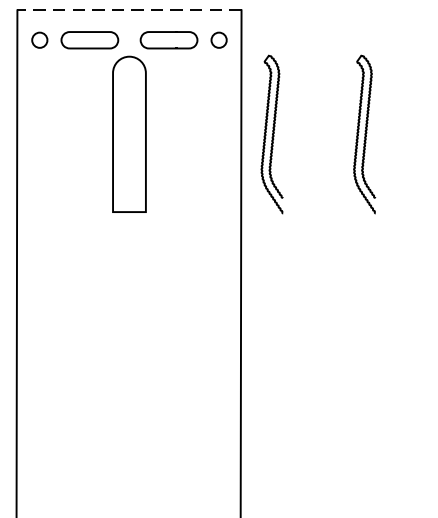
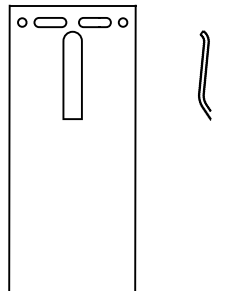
line: (129, 9) -> (72, 5), dashed -> solid
curve: (271, 134) -> (152, 75), removed

